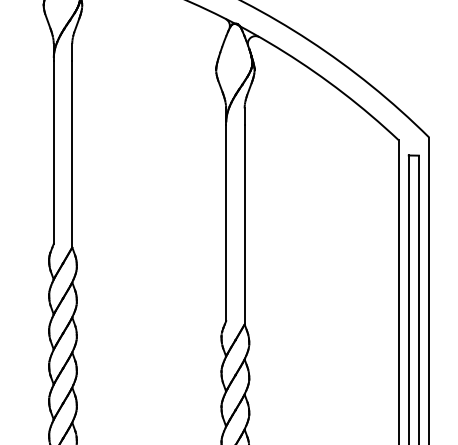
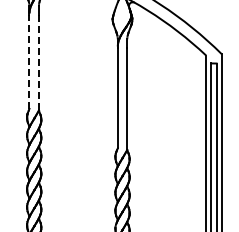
line: (53, 151) -> (29, 61), solid -> dashed
line: (71, 153) -> (38, 62), solid -> dashed

